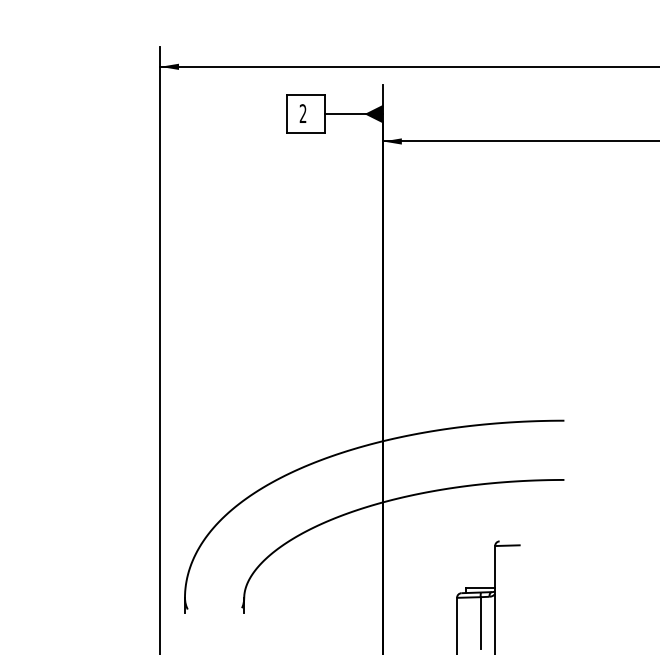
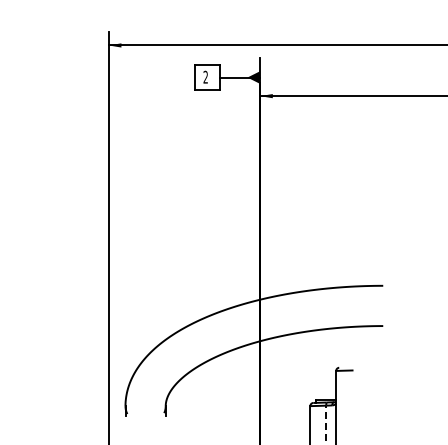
line: (480, 621) -> (326, 422), solid -> dashed

